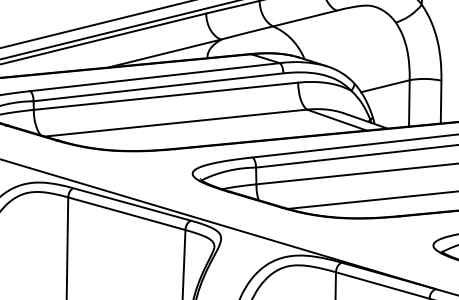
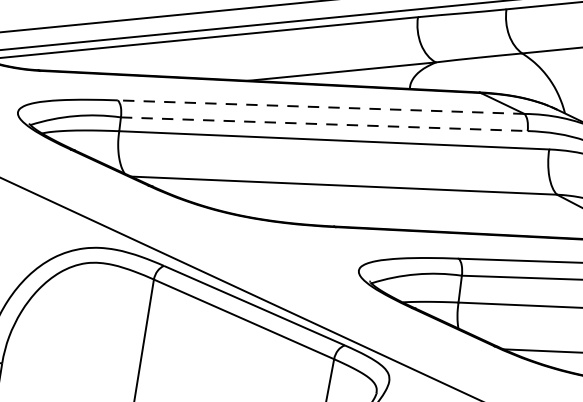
line: (155, 77) -> (321, 107), solid -> dashed
line: (158, 87) -> (324, 124), solid -> dashed

